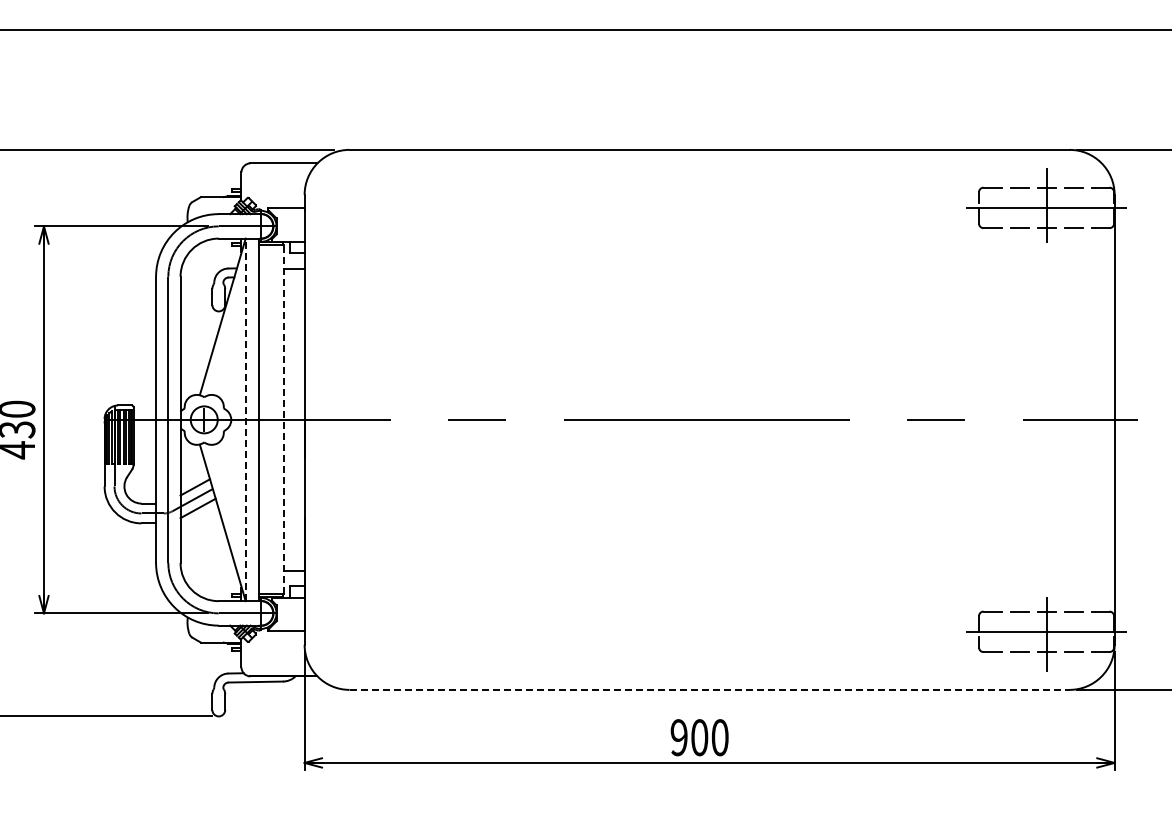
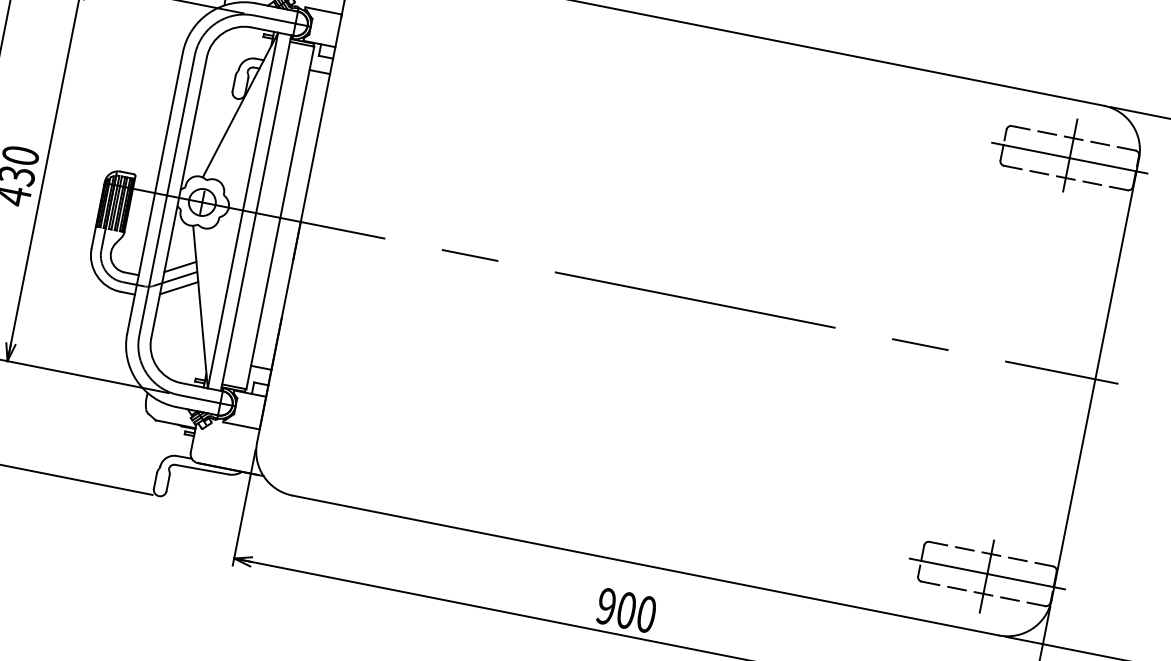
line: (245, 419) -> (242, 210), dashed -> solid
line: (283, 419) -> (280, 217), dashed -> solid
line: (710, 689) -> (646, 565), dashed -> solid

